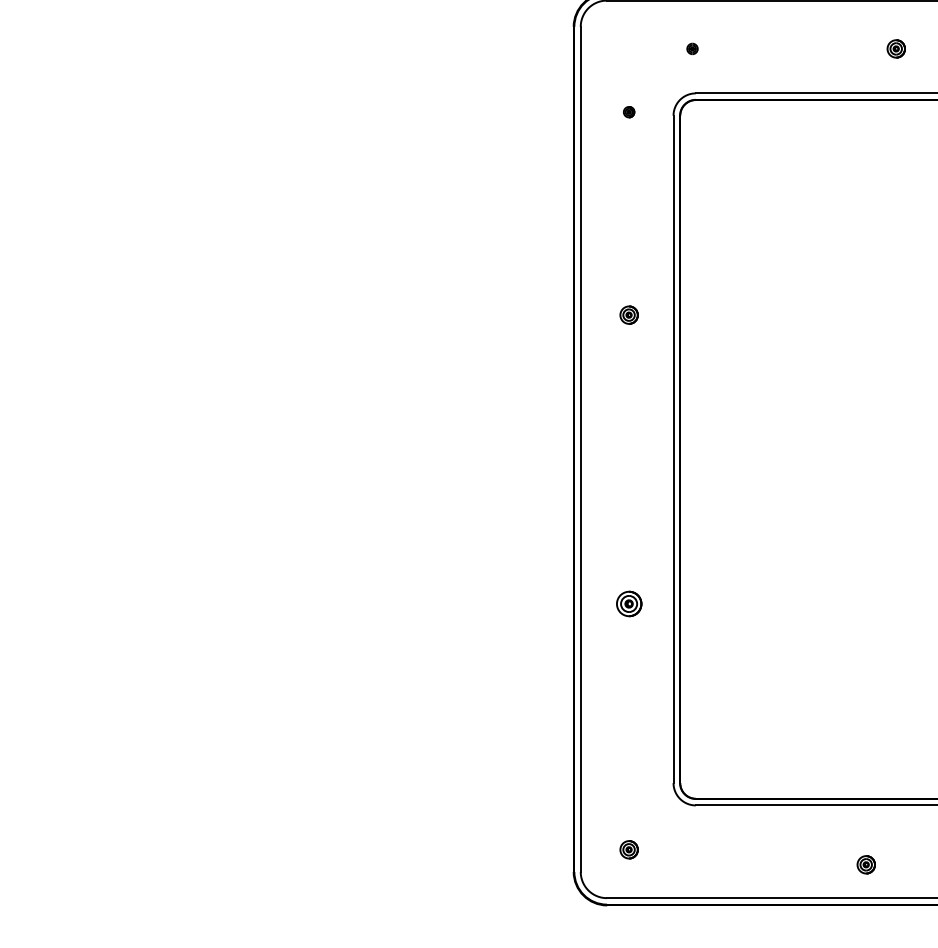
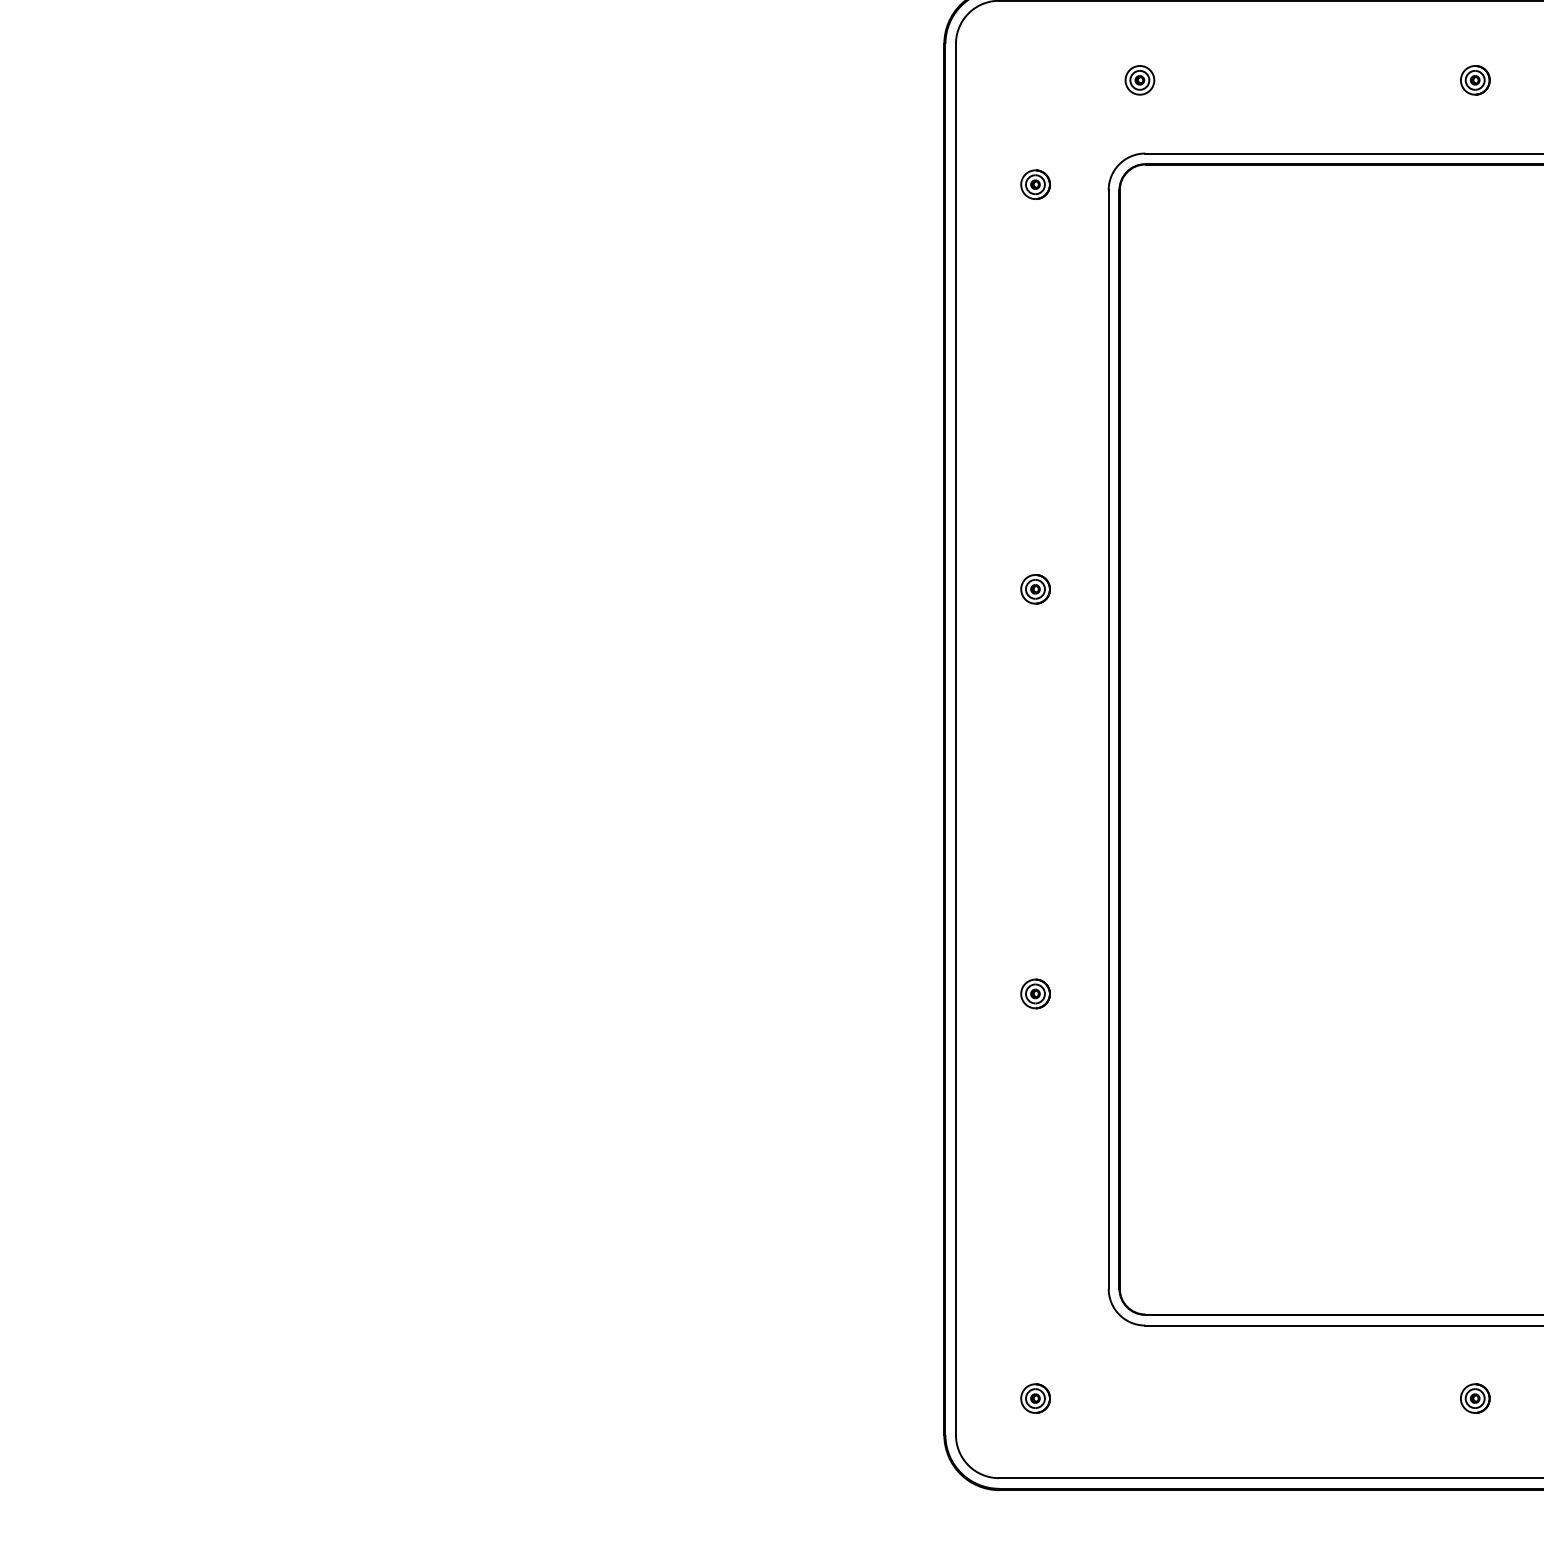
part: (692, 48) -> (1139, 79), size x1.67
part: (628, 111) -> (1034, 183), size x1.67
part: (628, 314) -> (1034, 588), moved
part: (628, 603) -> (1034, 993), size x0.71
part: (865, 864) -> (1474, 1398), moved

